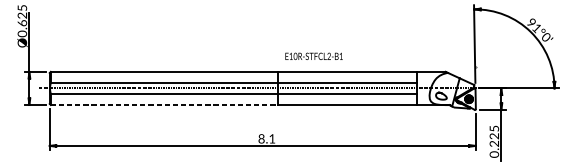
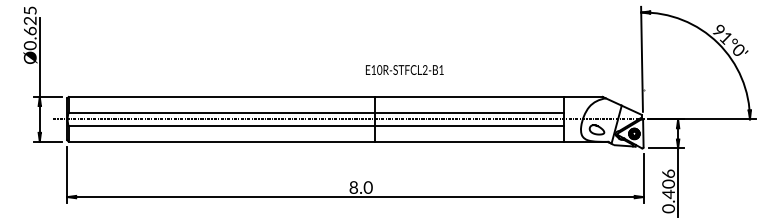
text: (313, 56) -> (404, 69), moved
line: (164, 104) -> (222, 141), dashed -> solid
text: (494, 136) -> (668, 184), 0.225 -> 0.406
text: (271, 138) -> (367, 187), 8.1 -> 8.0

